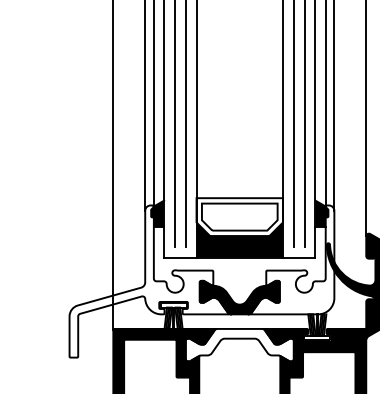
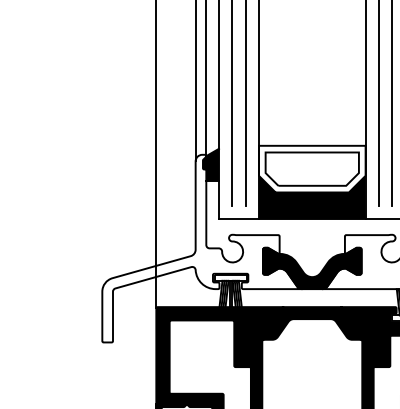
fill: (239, 344) -> (311, 326), added

